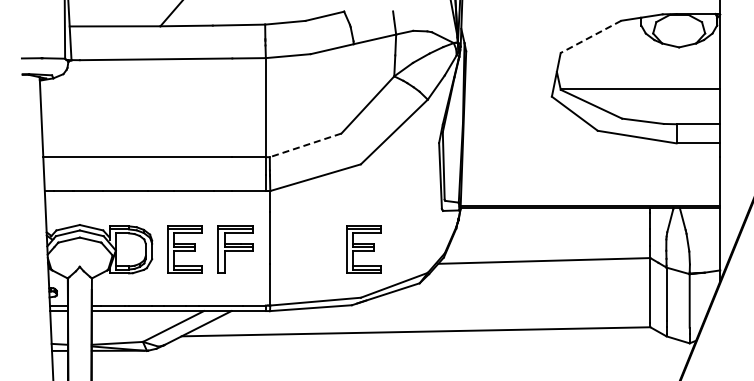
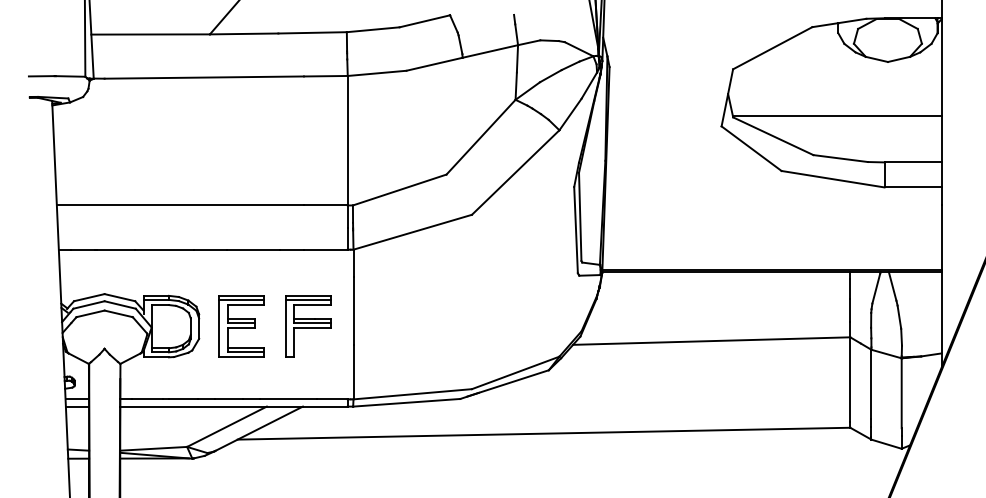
line: (590, 37) -> (772, 49), dashed -> solid
line: (305, 145) -> (399, 190), dashed -> solid
part: (363, 249) -> (475, 326), removed

